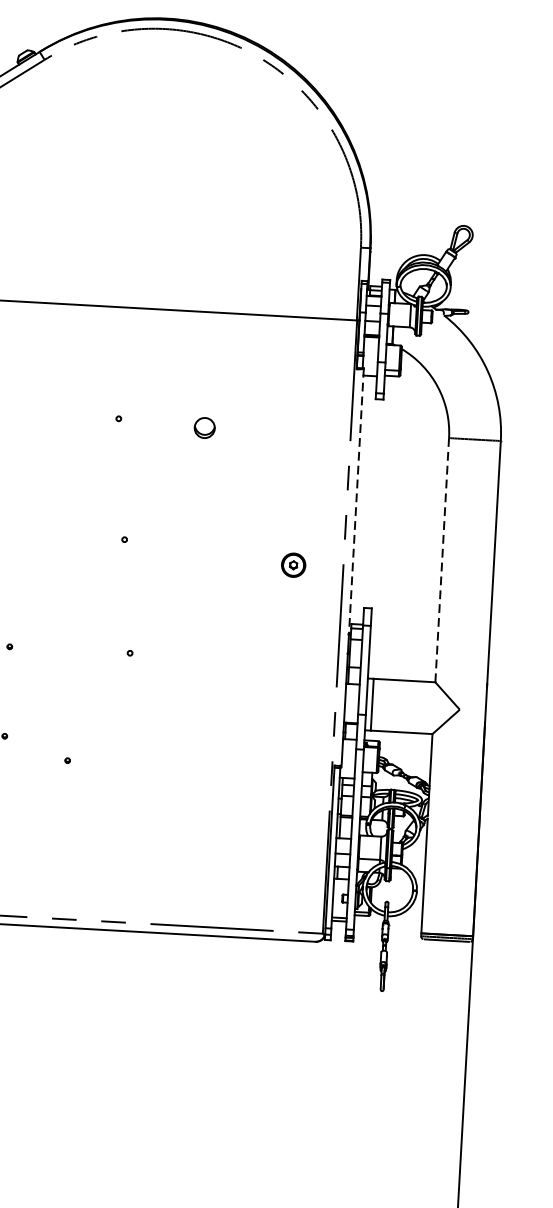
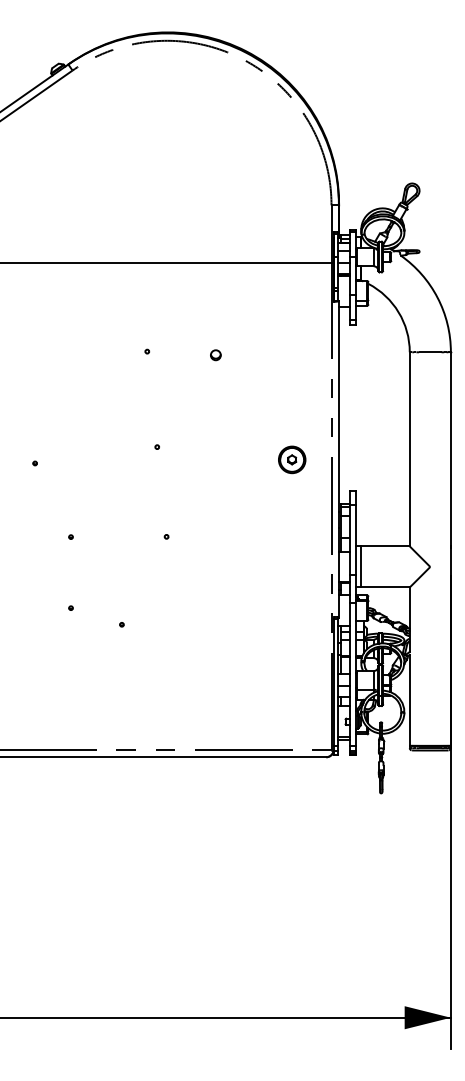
part: (204, 428) -> (215, 355), size x0.62
line: (356, 502) -> (339, 407), dashed -> solid
line: (441, 560) -> (409, 449), dashed -> solid
part: (293, 564) -> (292, 459), size x1.43

